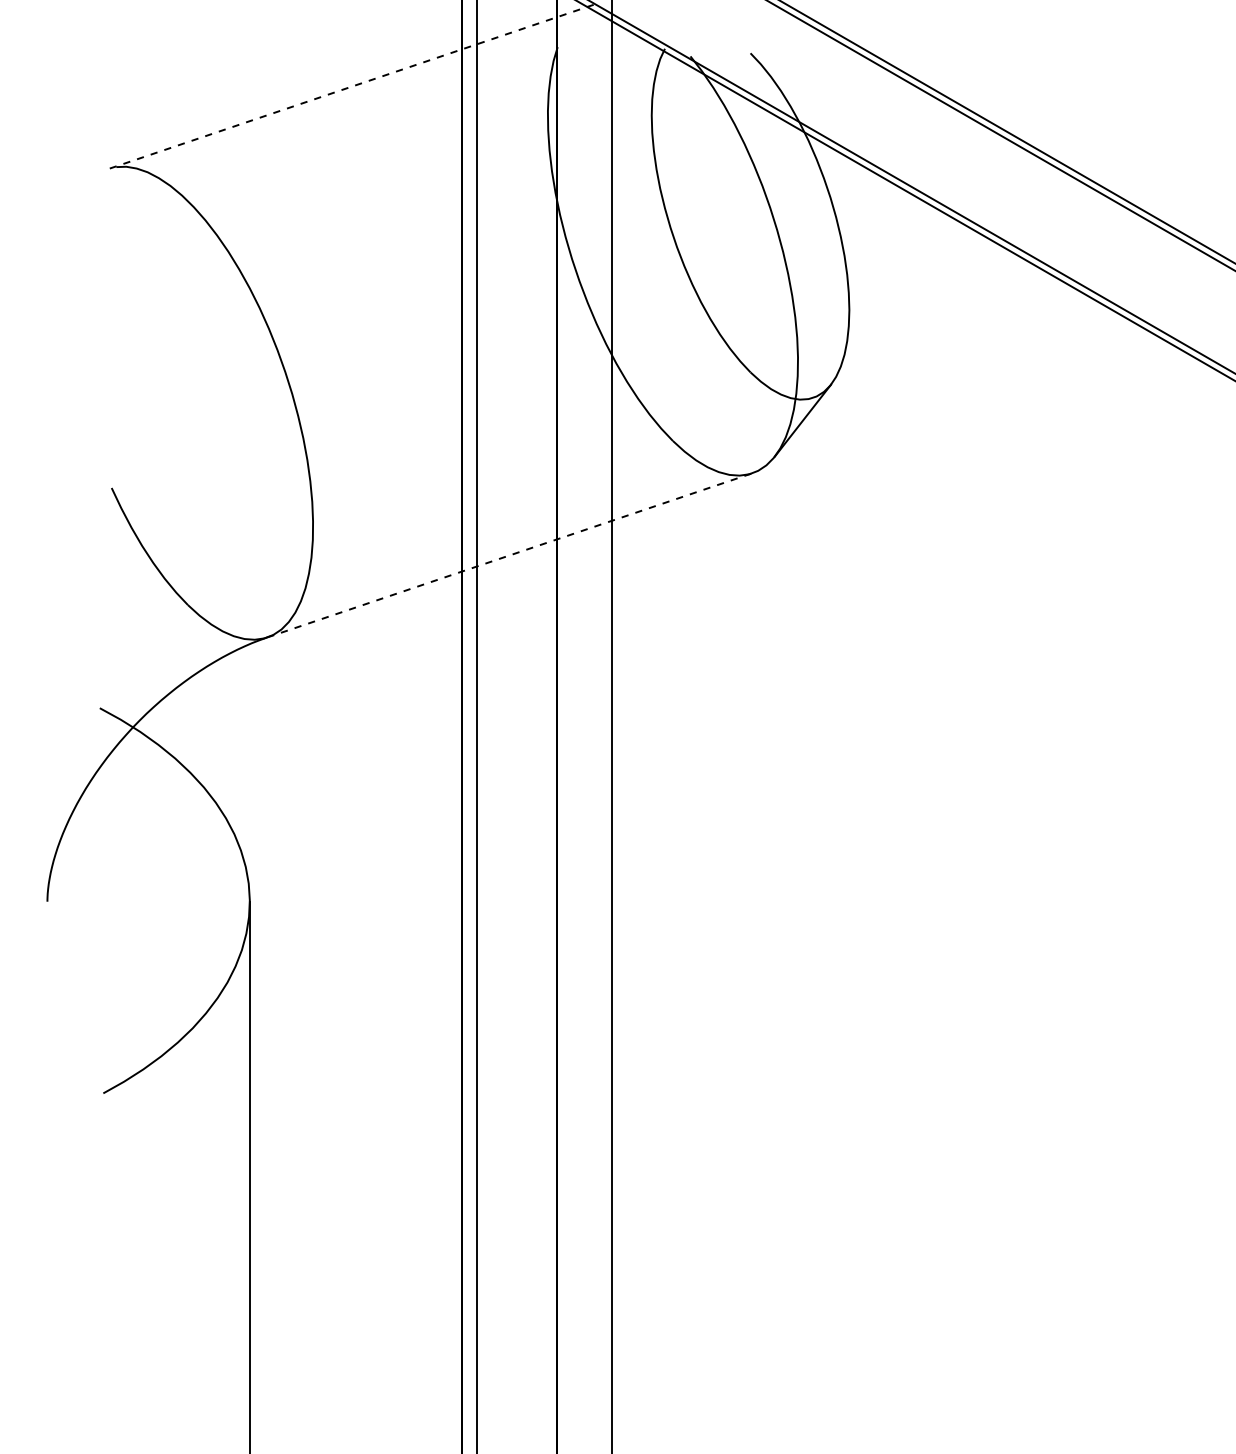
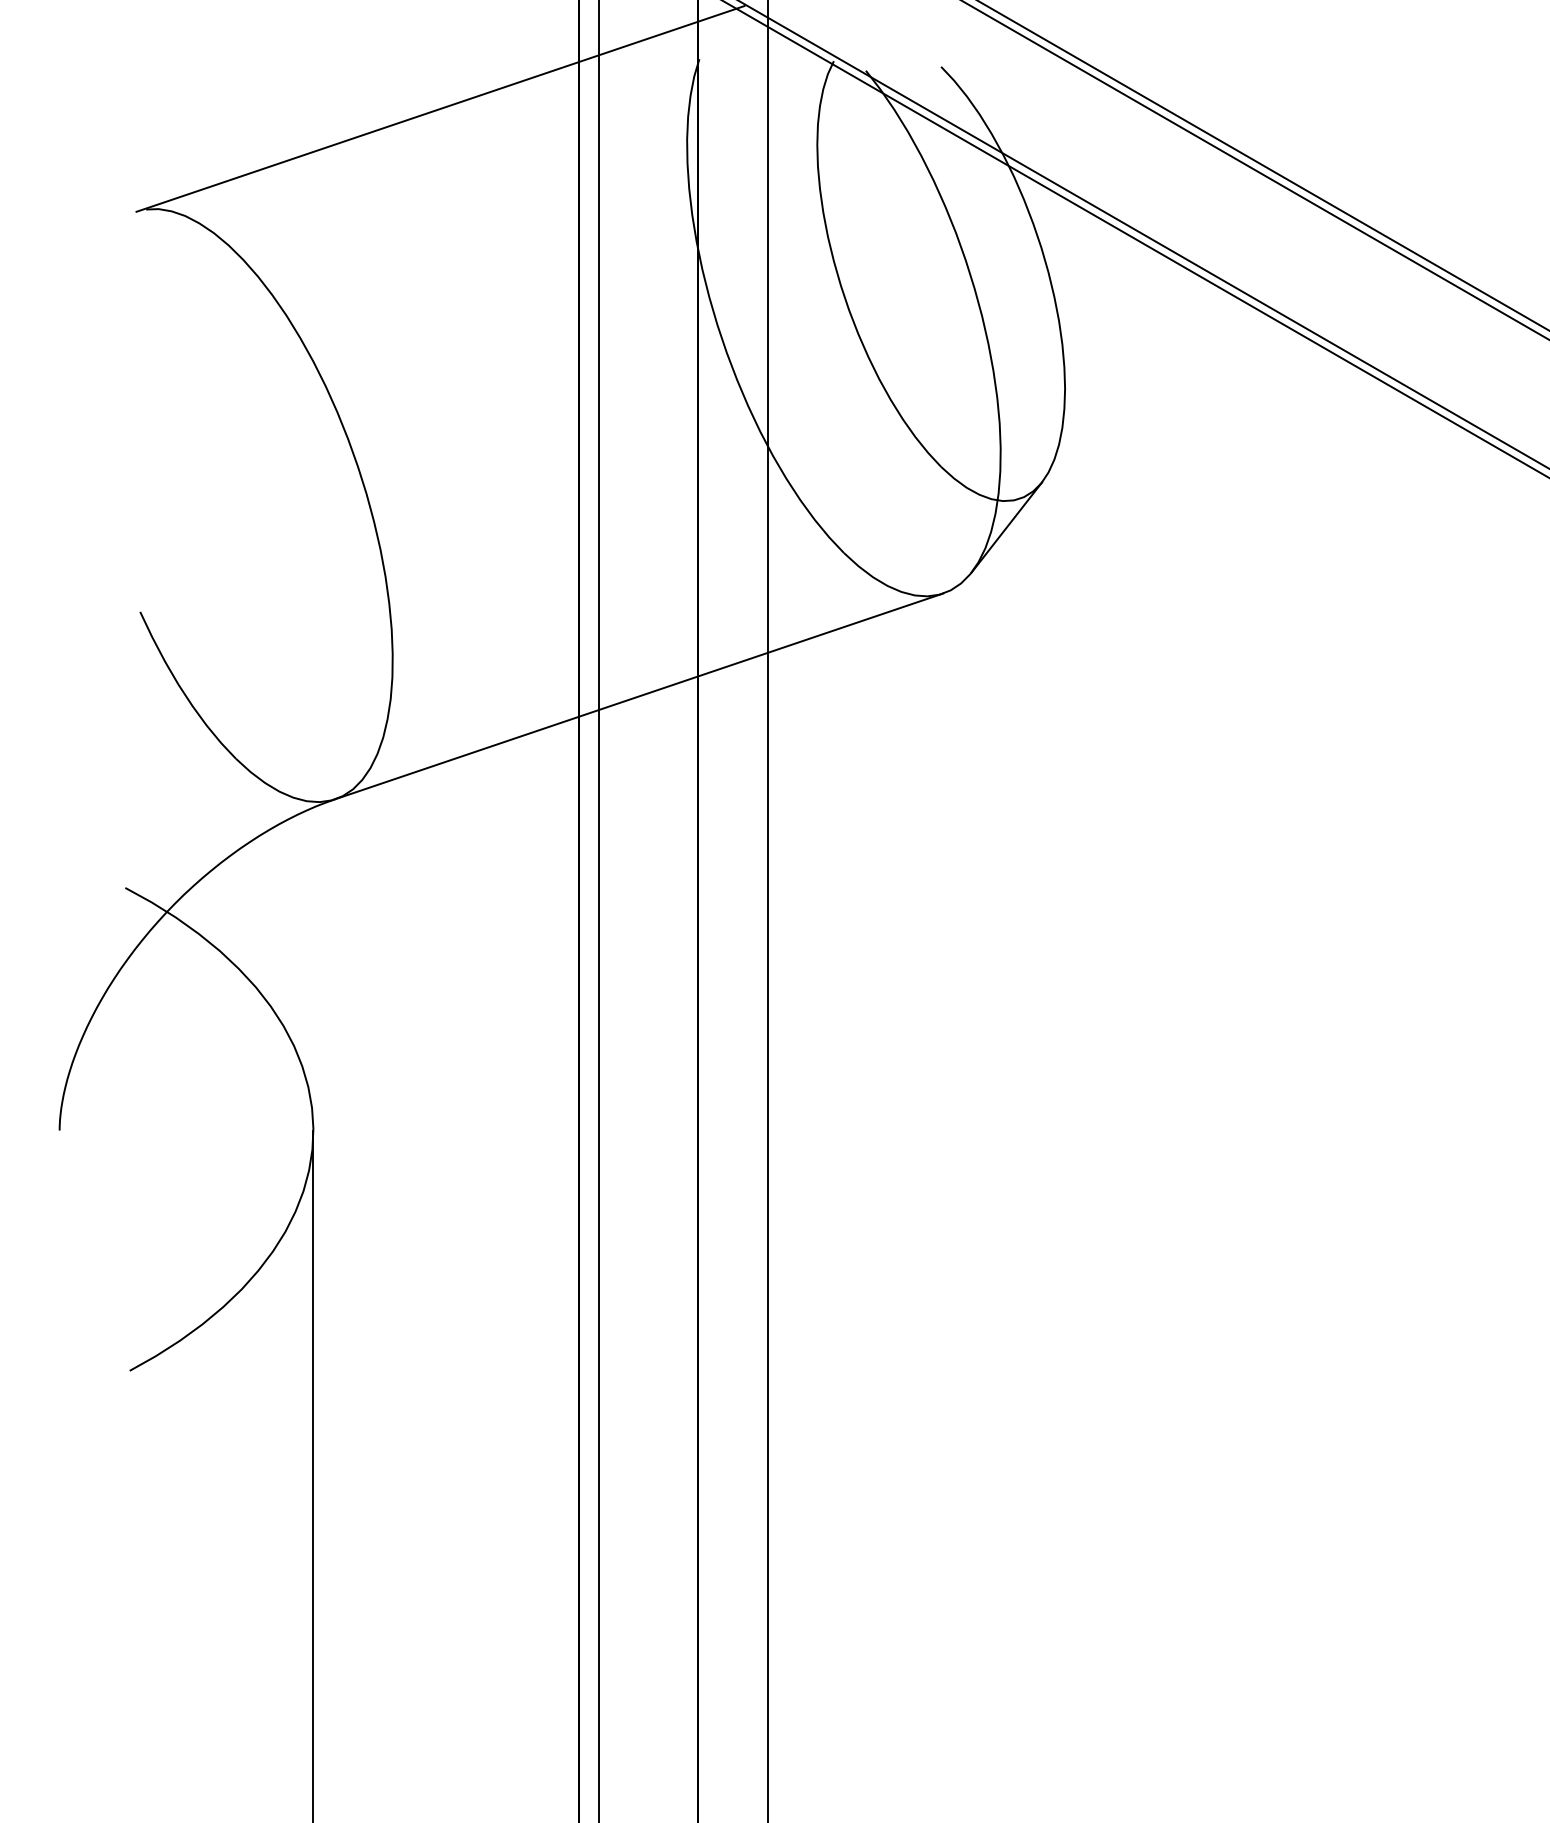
line: (351, 86) -> (440, 108), dashed -> solid
line: (509, 555) -> (639, 696), dashed -> solid

